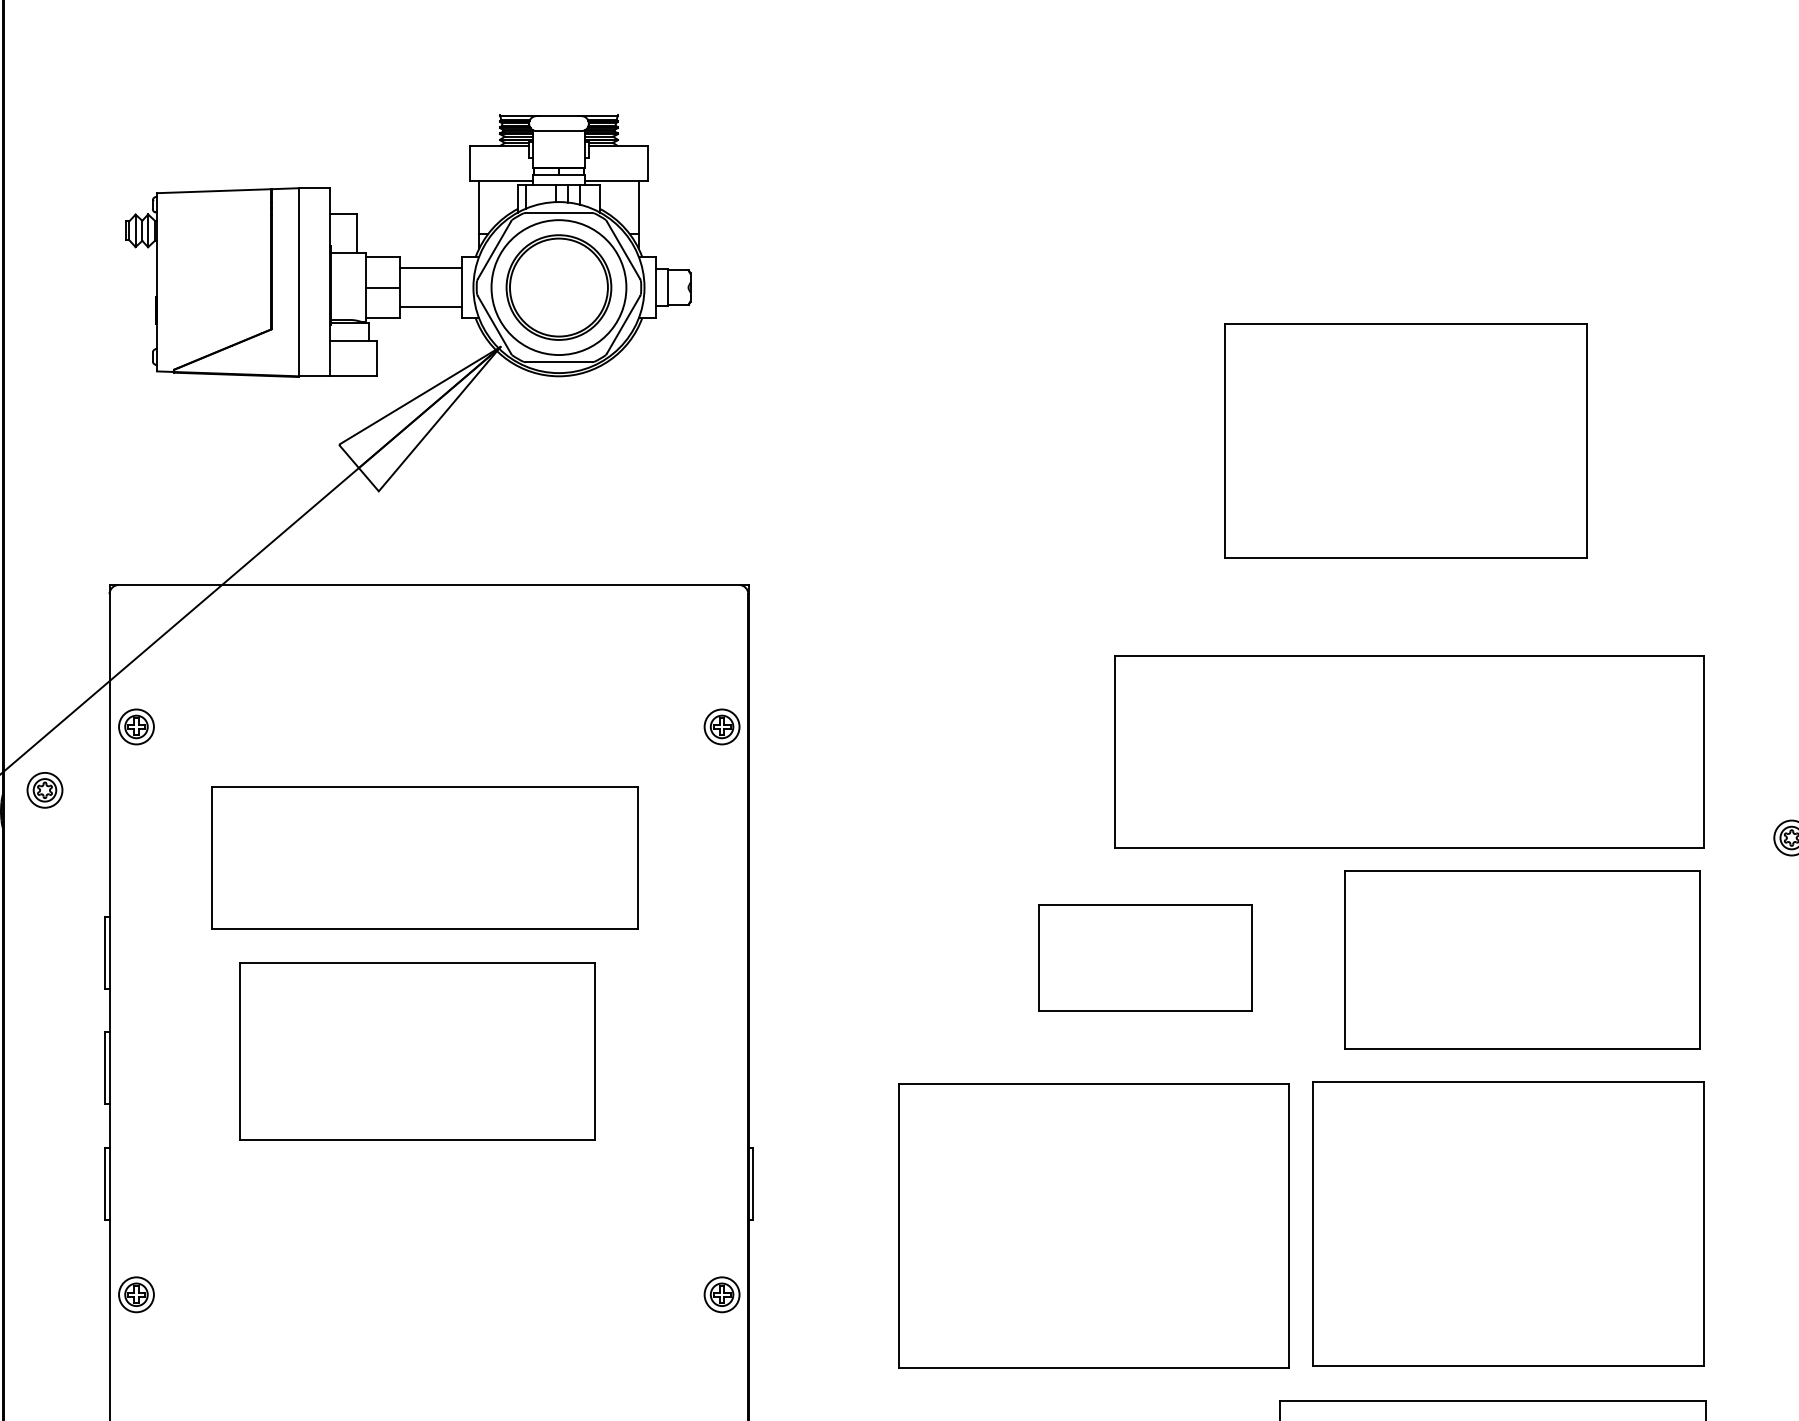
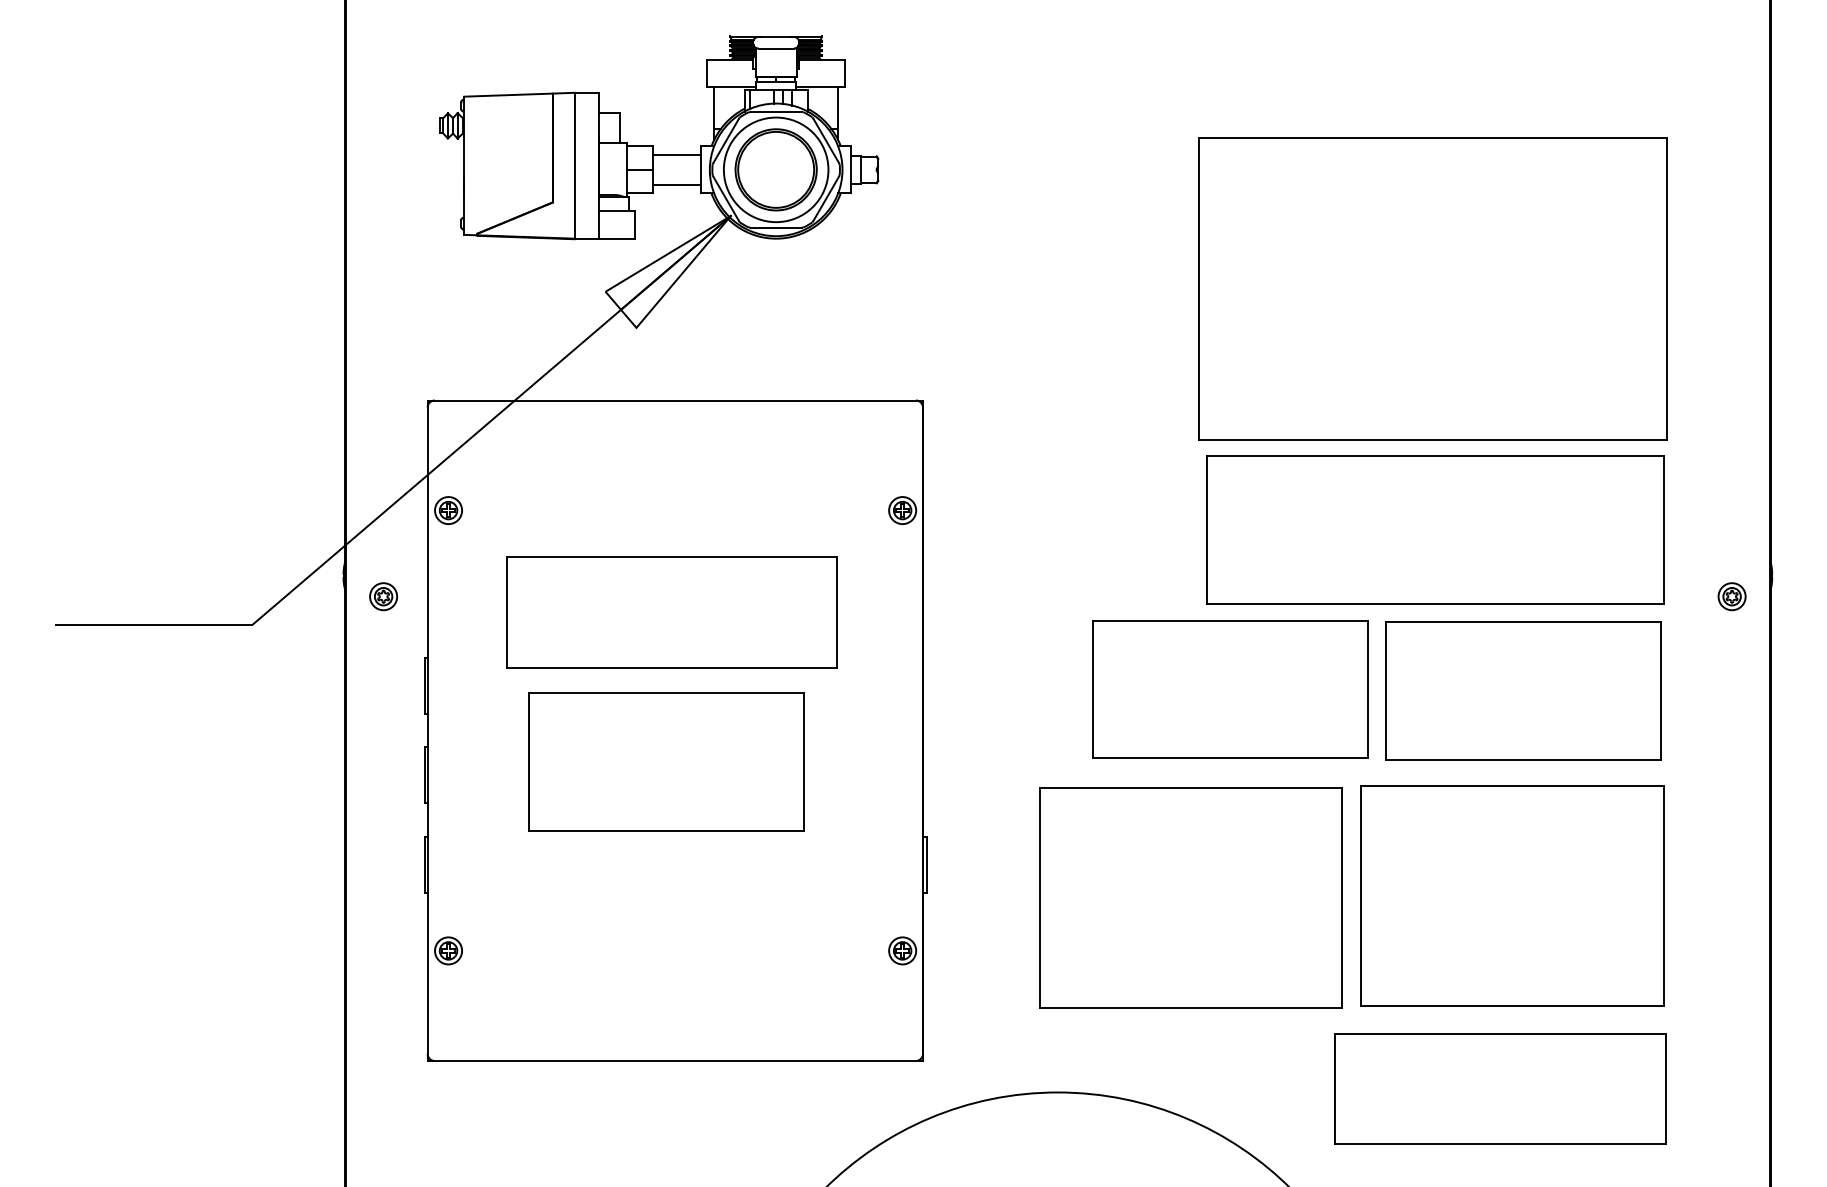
part: (1405, 440) -> (1432, 288), size x1.67
part: (44, 790) -> (383, 596), moved
part: (1144, 957) -> (1230, 689), size x1.67

